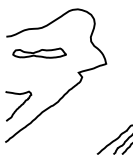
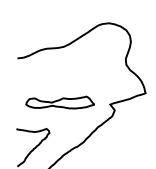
part: (39, 52) -> (60, 101), moved

